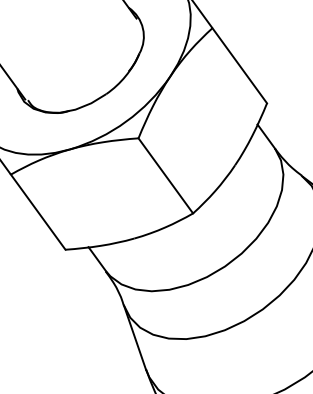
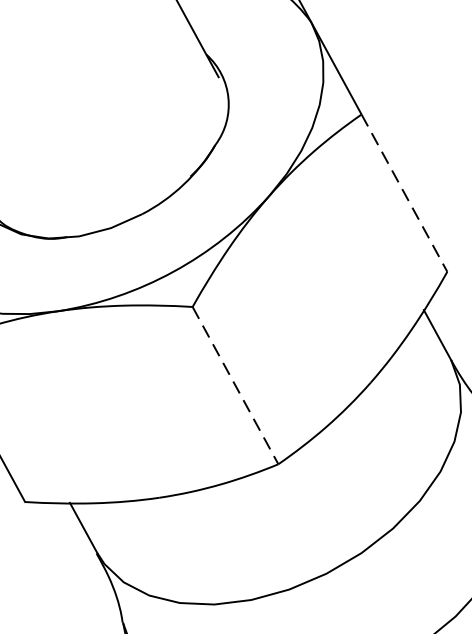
line: (240, 66) -> (405, 194), solid -> dashed
line: (166, 176) -> (236, 386), solid -> dashed

